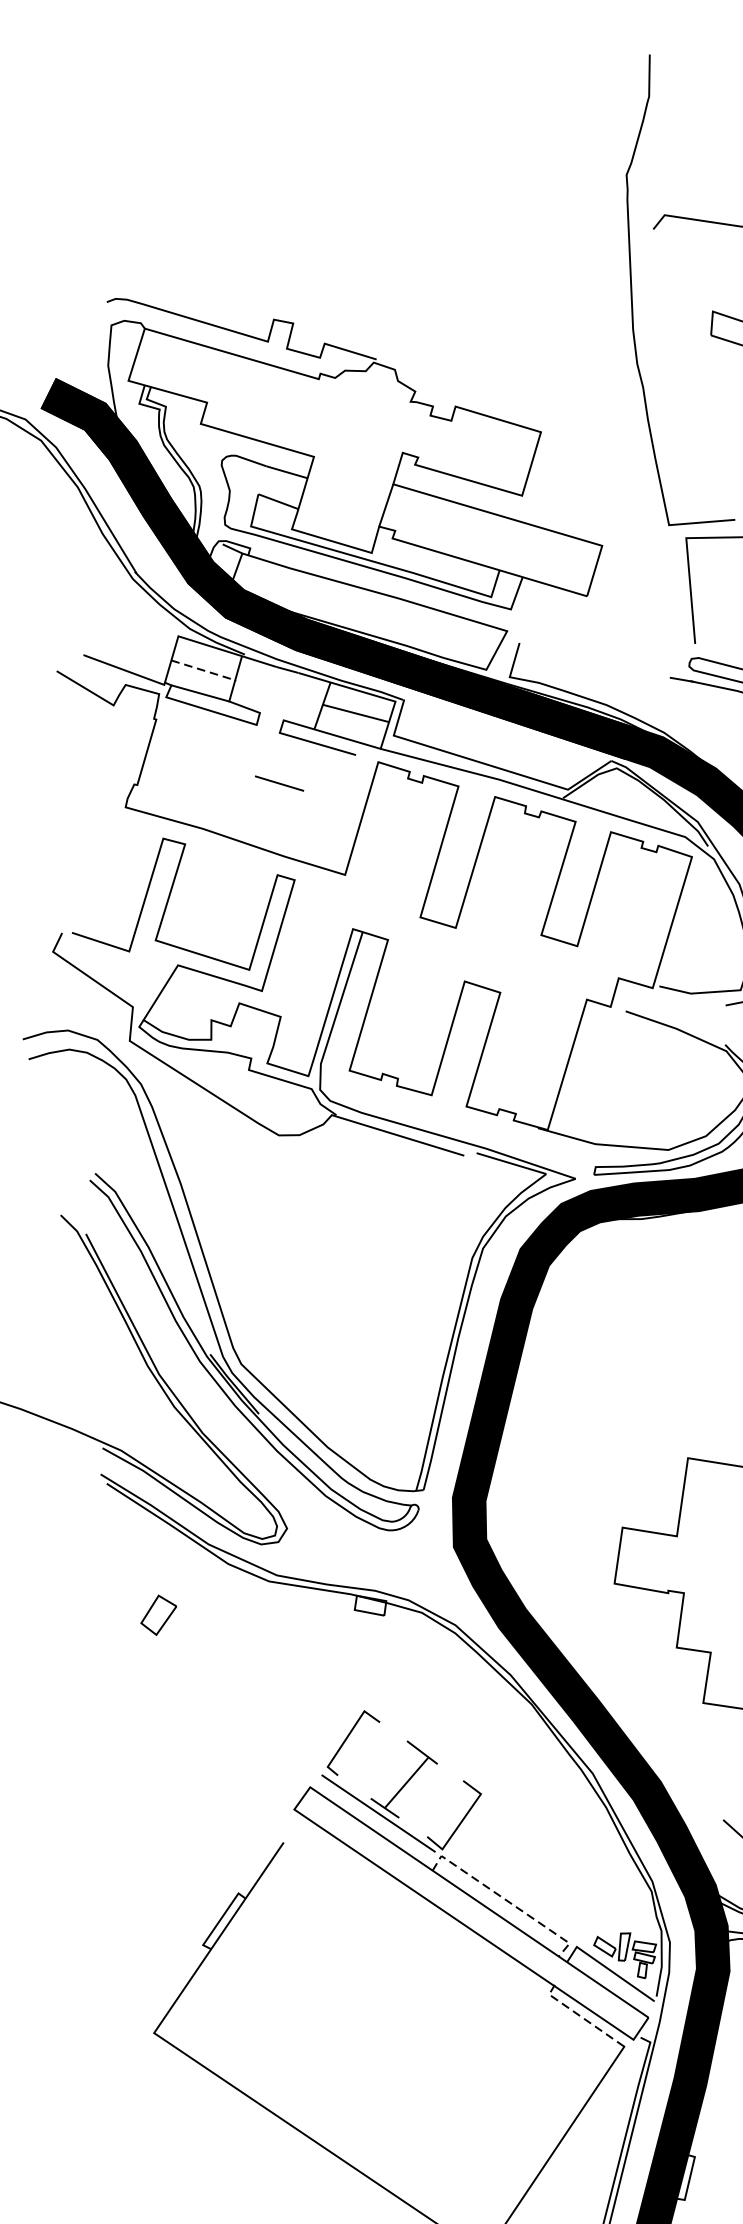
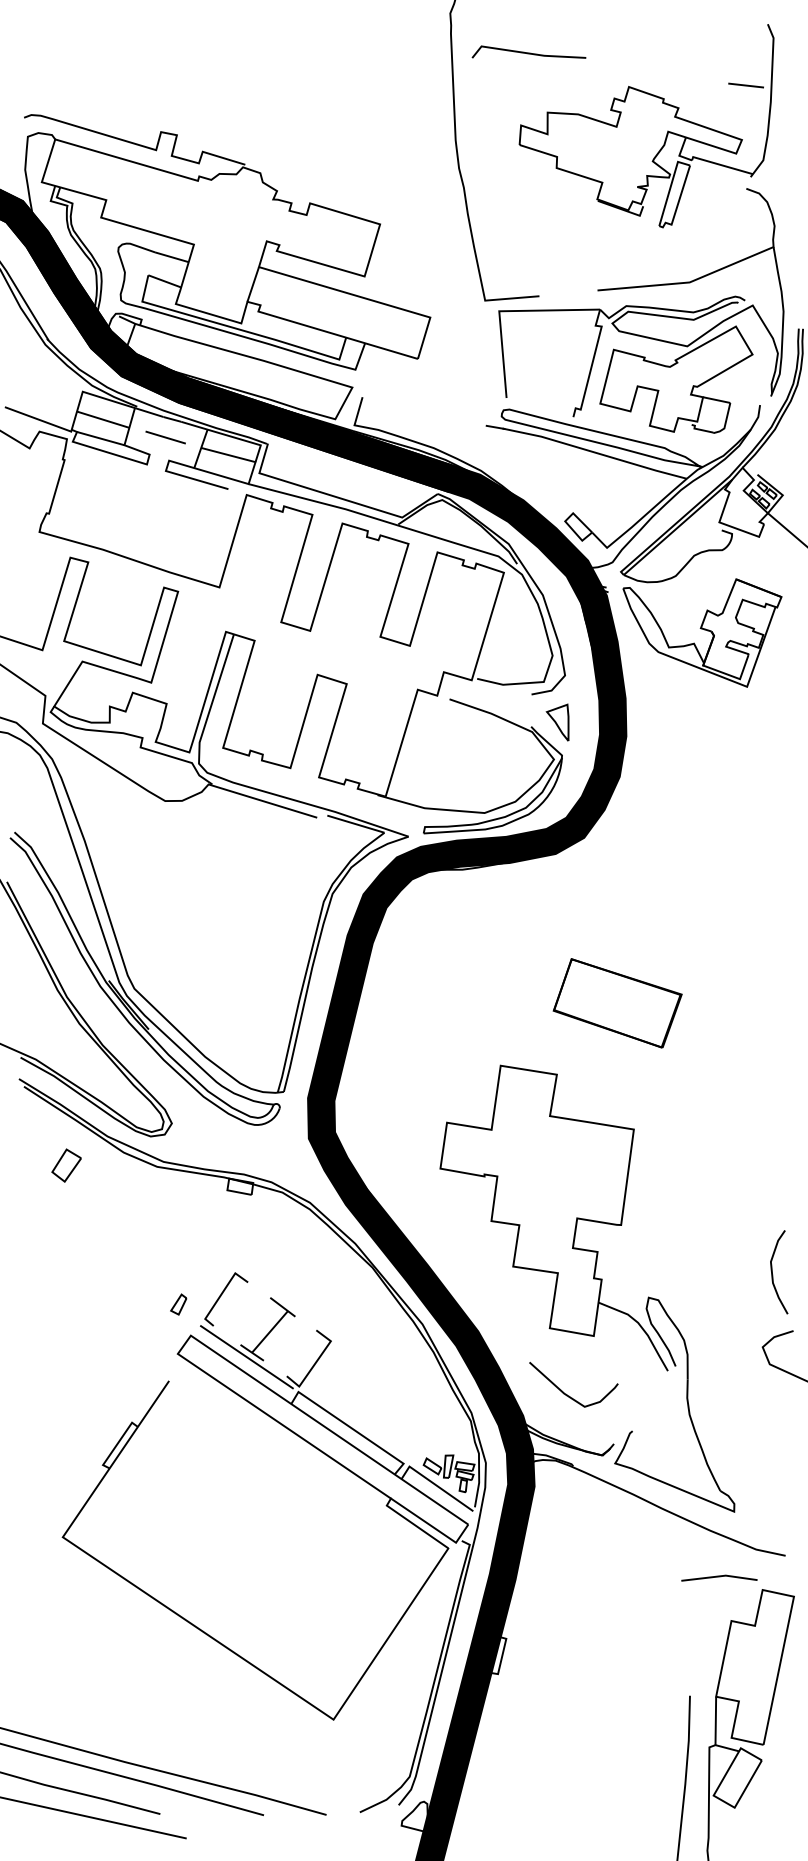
line: (203, 670) -> (103, 419), dashed -> solid
line: (279, 783) -> (165, 437), moved
part: (158, 1615) -> (66, 1165), moved
part: (295, 1749) -> (178, 1304), added
line: (506, 1899) -> (351, 1427), dashed -> solid
line: (580, 2016) -> (412, 1523), dashed -> solid

